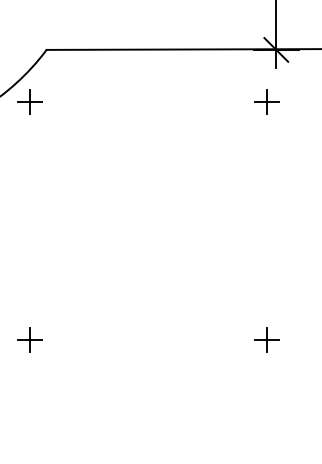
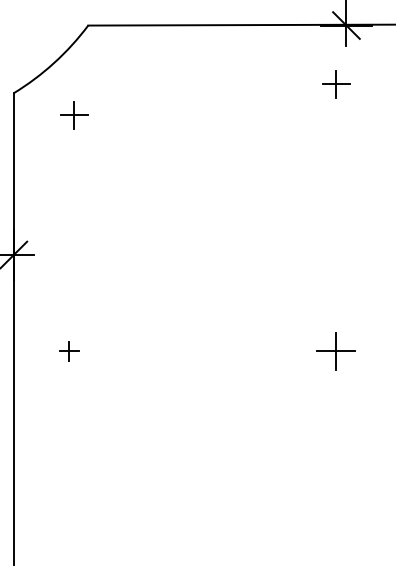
part: (29, 102) -> (74, 115), moved
part: (29, 339) -> (69, 351), size x0.7
part: (267, 339) -> (336, 351), size x1.4

